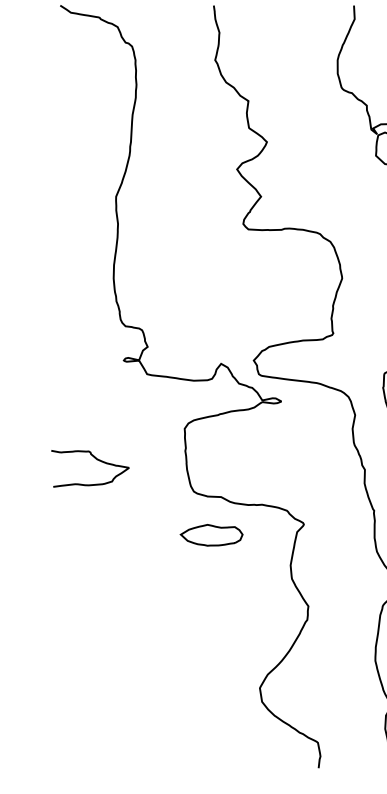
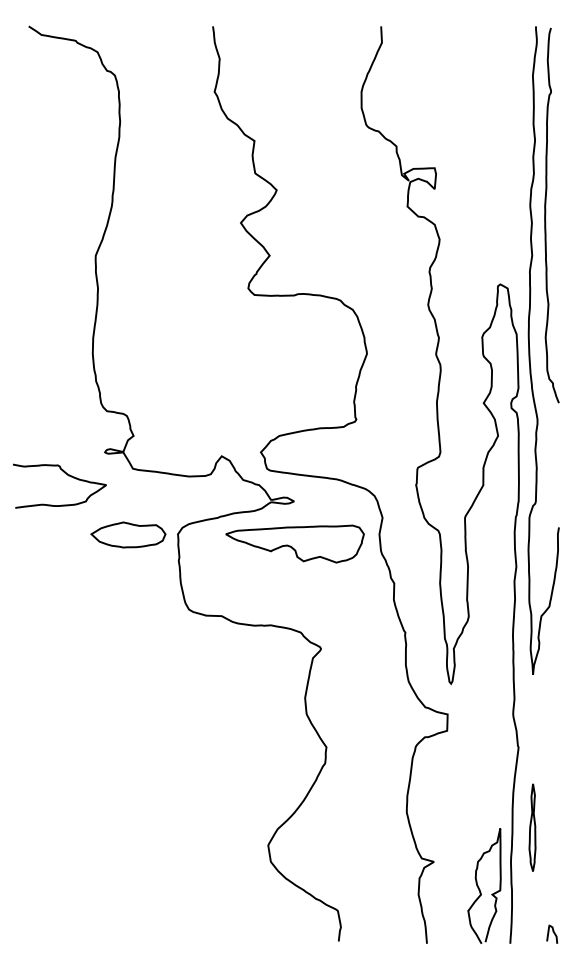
part: (281, 436) -> (294, 543), added
curve: (97, 460) -> (68, 476), moved
part: (211, 534) -> (128, 534), moved

